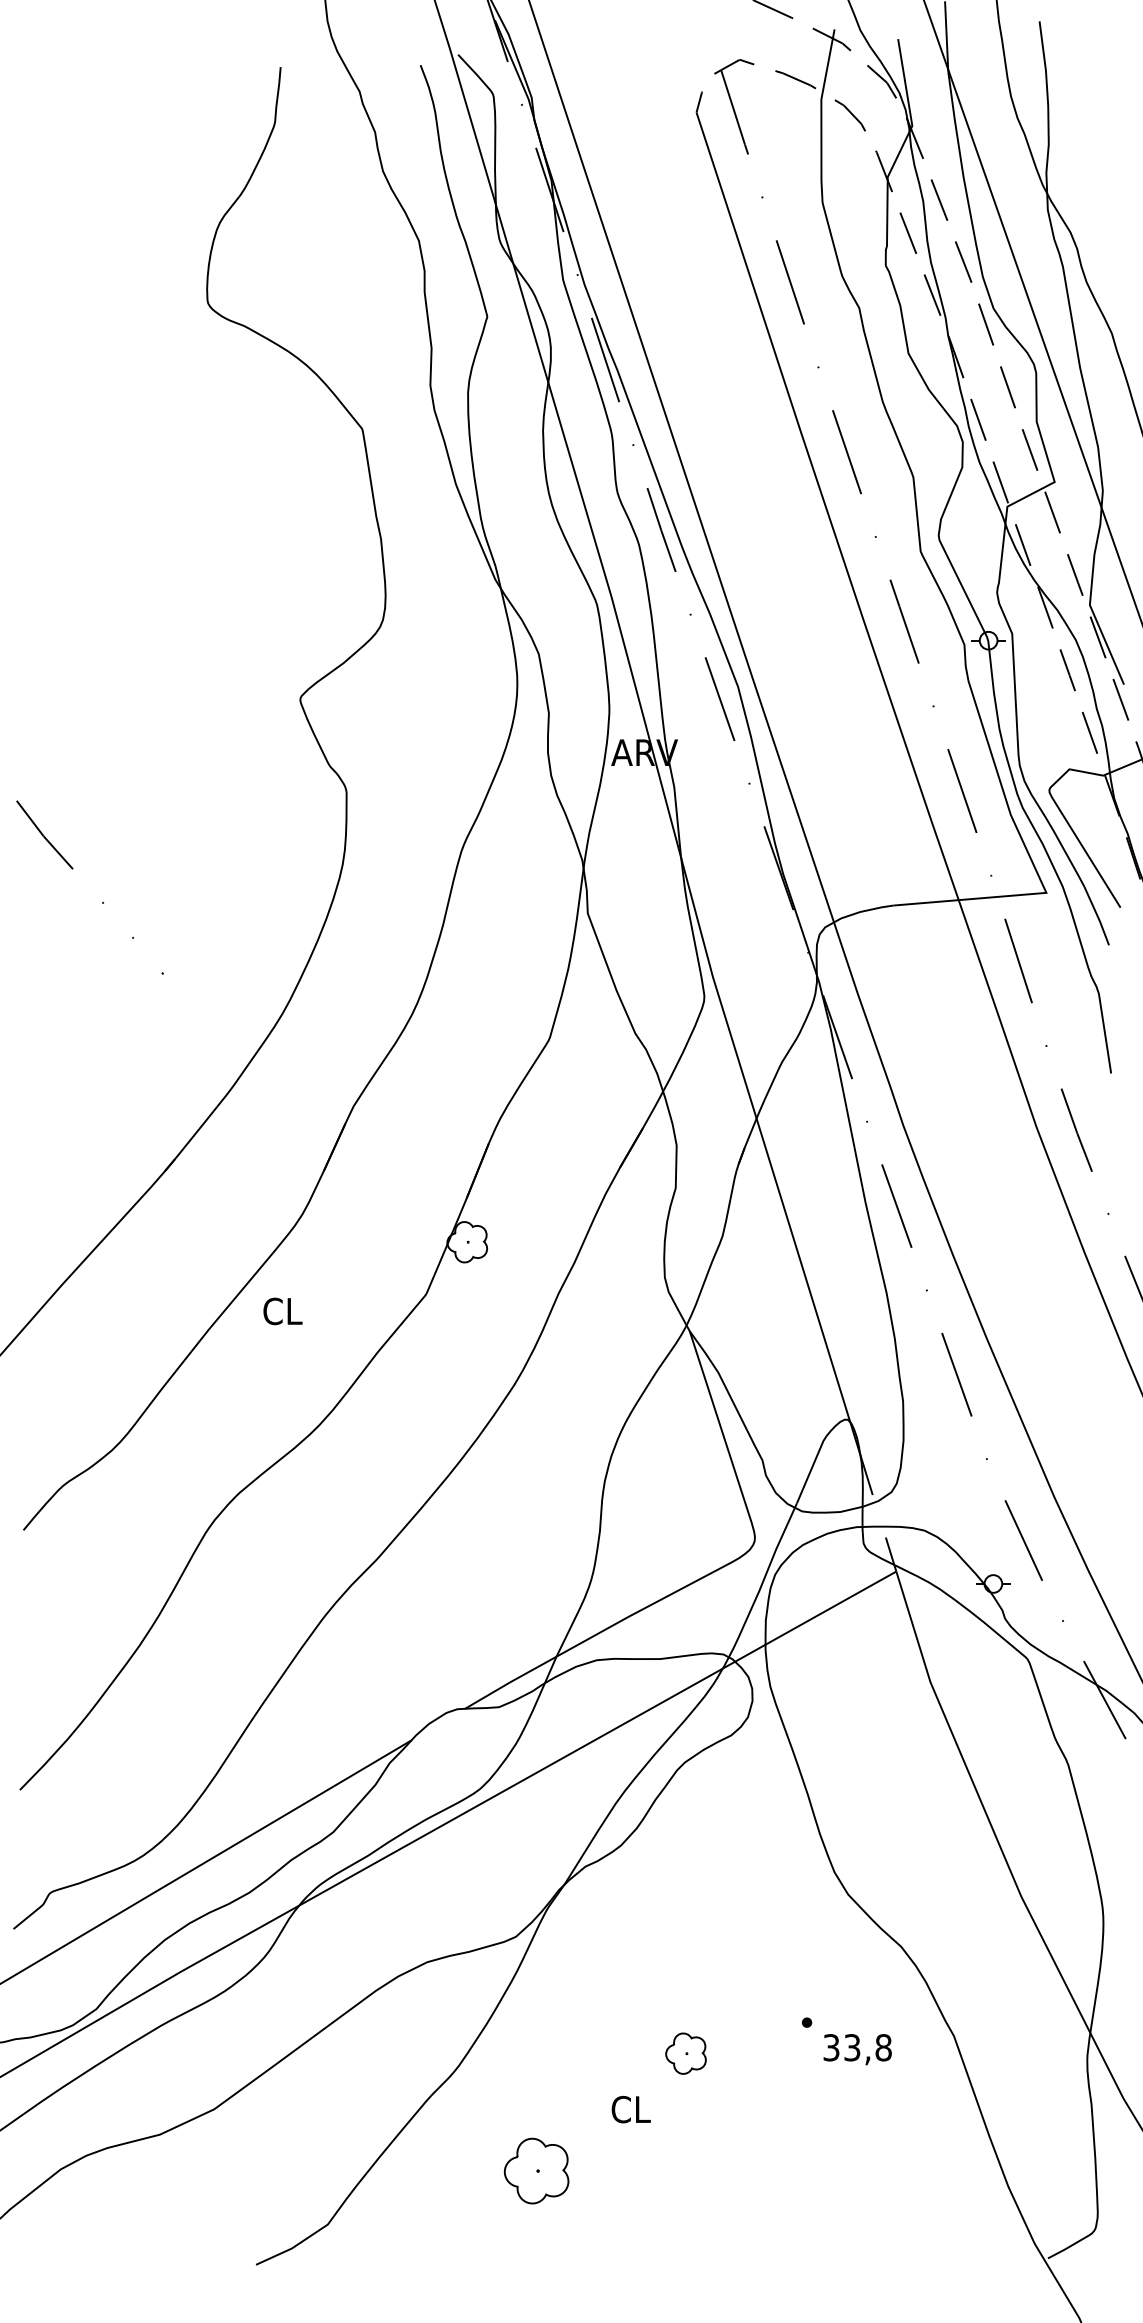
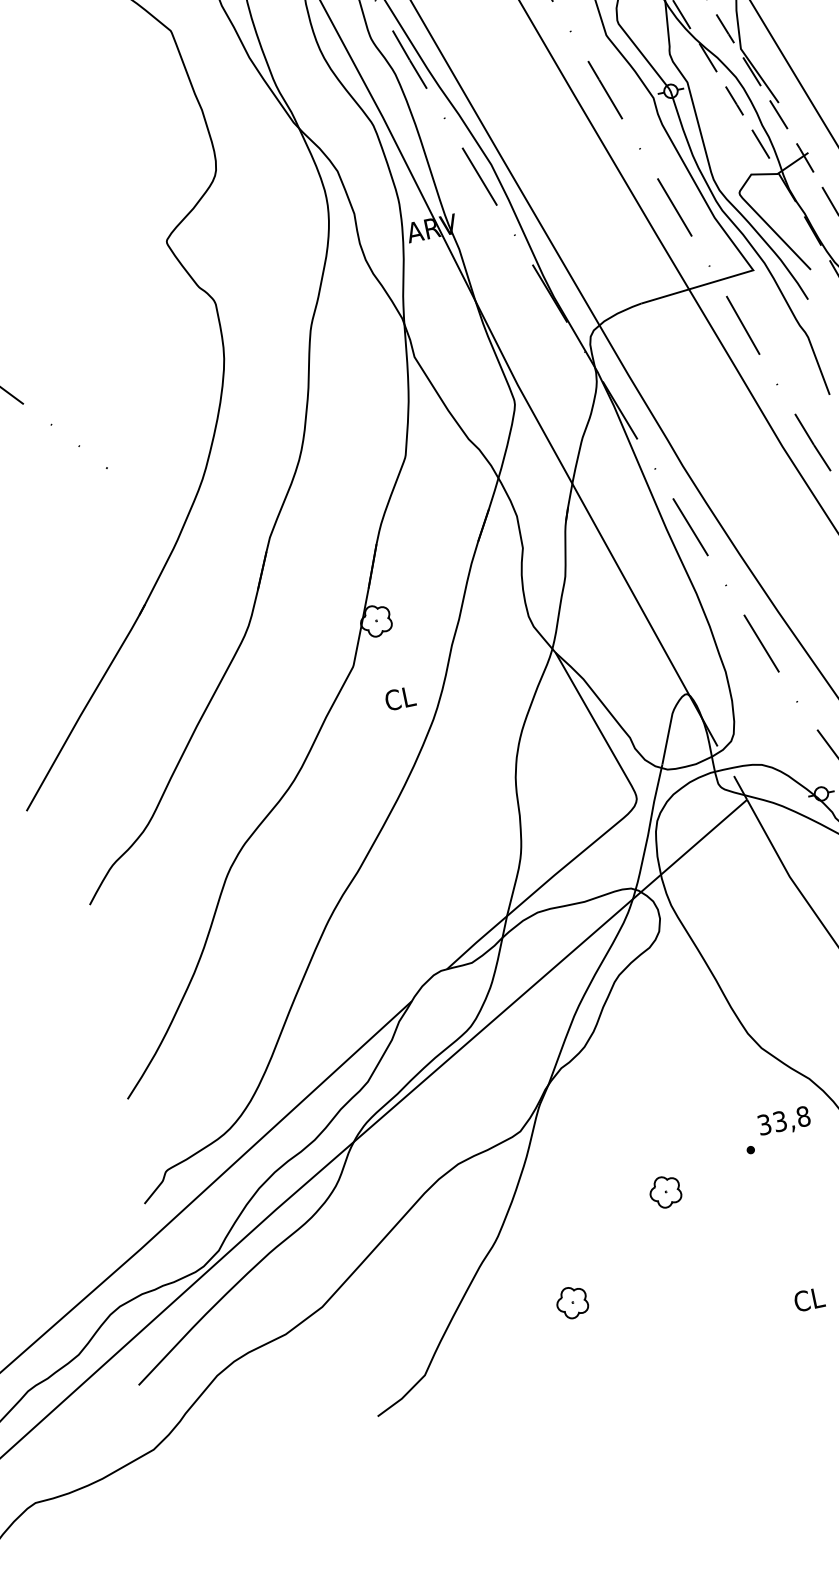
text: (282, 1311) -> (400, 698), moved
text: (857, 2049) -> (784, 1121), moved
text: (630, 2109) -> (808, 1299), moved
part: (536, 2170) -> (572, 1302), size x0.62

